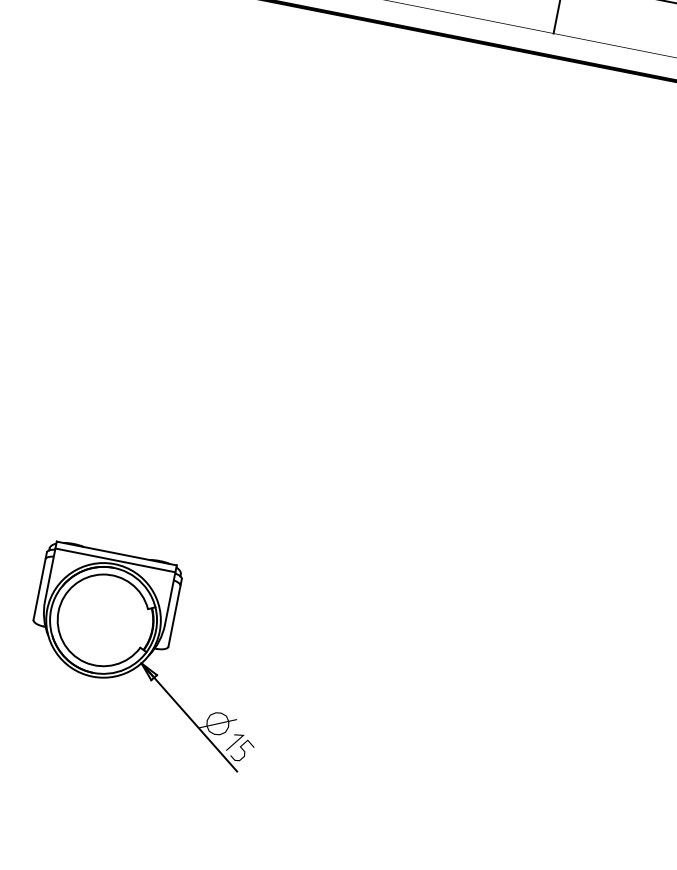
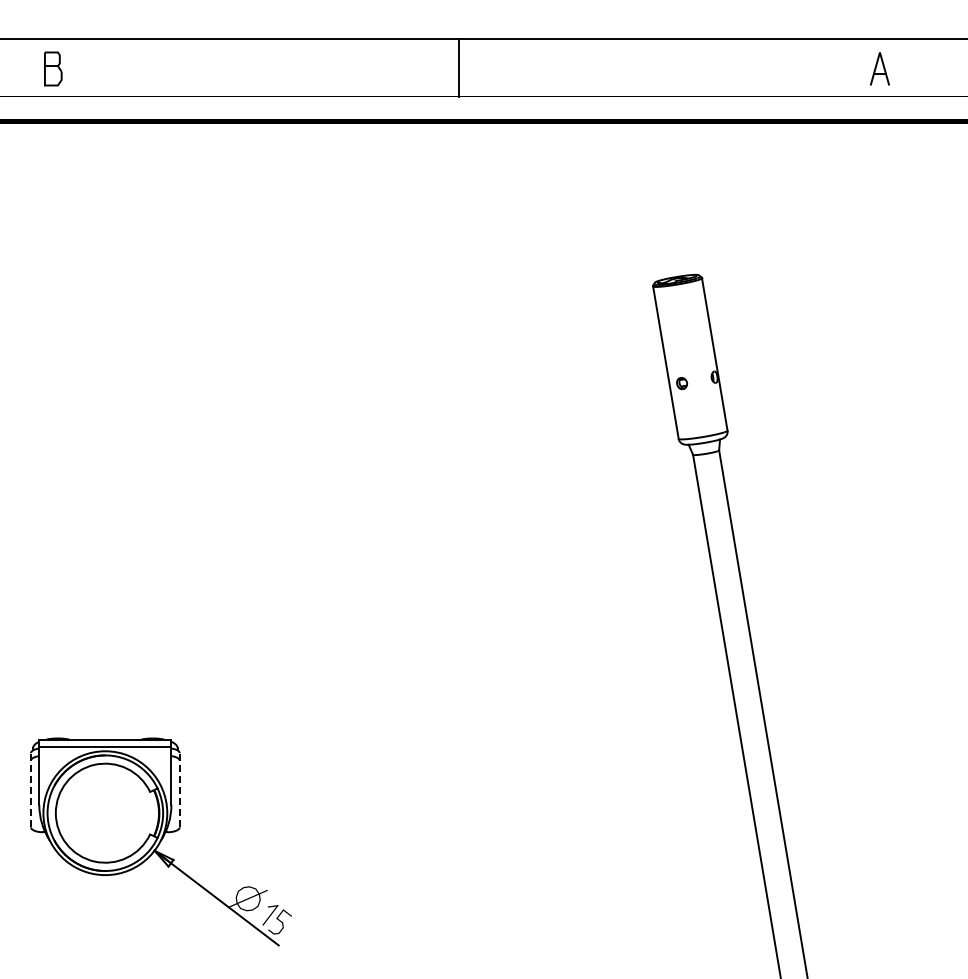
line: (40, 585) -> (31, 789), solid -> dashed
line: (175, 612) -> (179, 789), solid -> dashed

